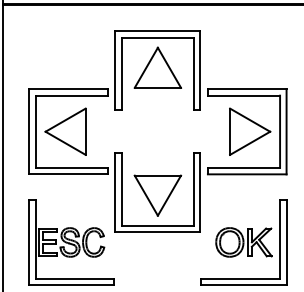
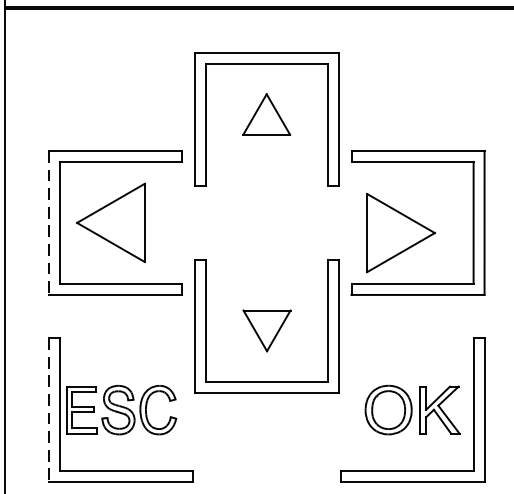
part: (157, 67) -> (266, 114), size x0.6
line: (29, 131) -> (49, 222), solid -> dashed
part: (250, 131) -> (401, 232), moved
part: (157, 195) -> (266, 330), size x0.6
line: (29, 242) -> (49, 410), solid -> dashed

